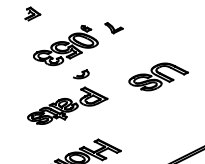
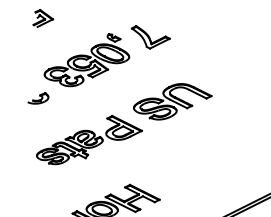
part: (113, 27) -> (150, 36), size x1.67
part: (81, 74) -> (38, 98), moved
part: (158, 76) -> (172, 101), moved

